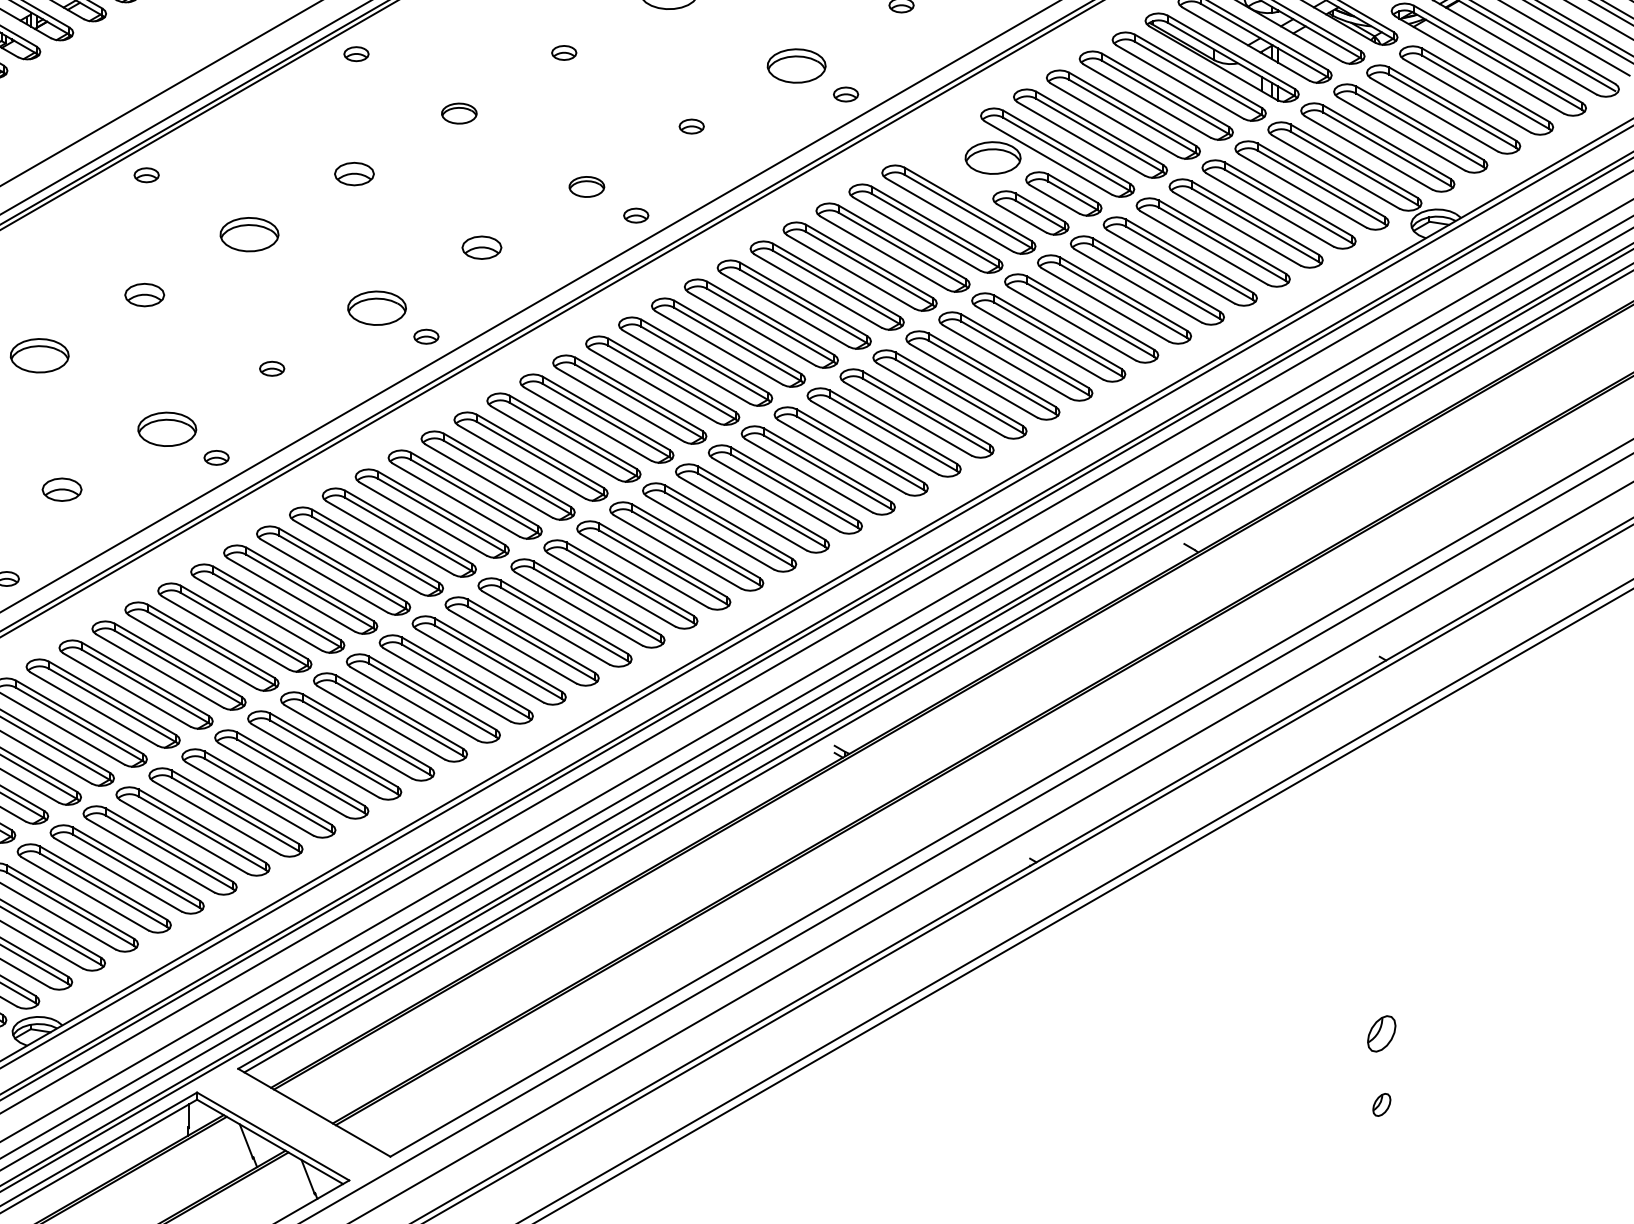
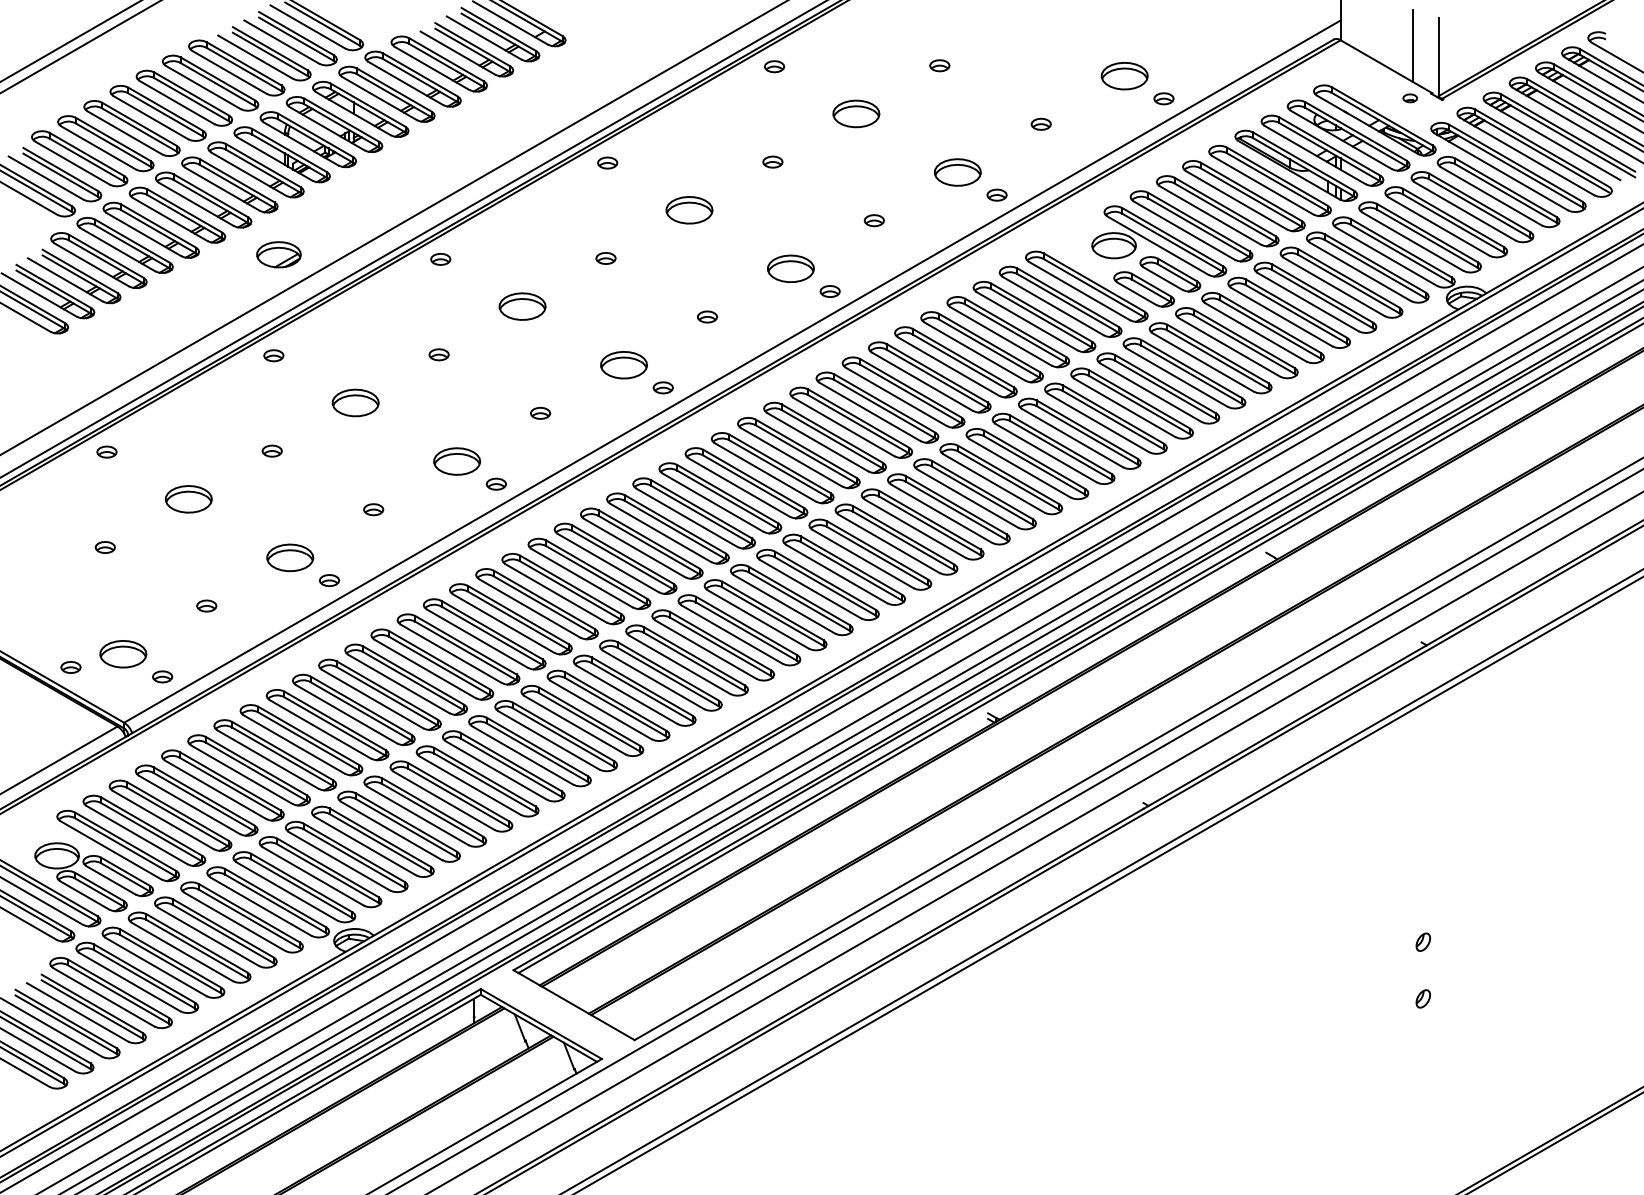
part: (459, 113) -> (689, 210), size x1.67
part: (353, 174) -> (605, 258), size x0.62
part: (586, 186) -> (790, 268), size x1.67
part: (481, 247) -> (707, 316), size x0.62
part: (143, 294) -> (438, 354), size x0.62
part: (62, 489) -> (373, 509), size x0.62
part: (1382, 1032) -> (1423, 941), size x0.62

